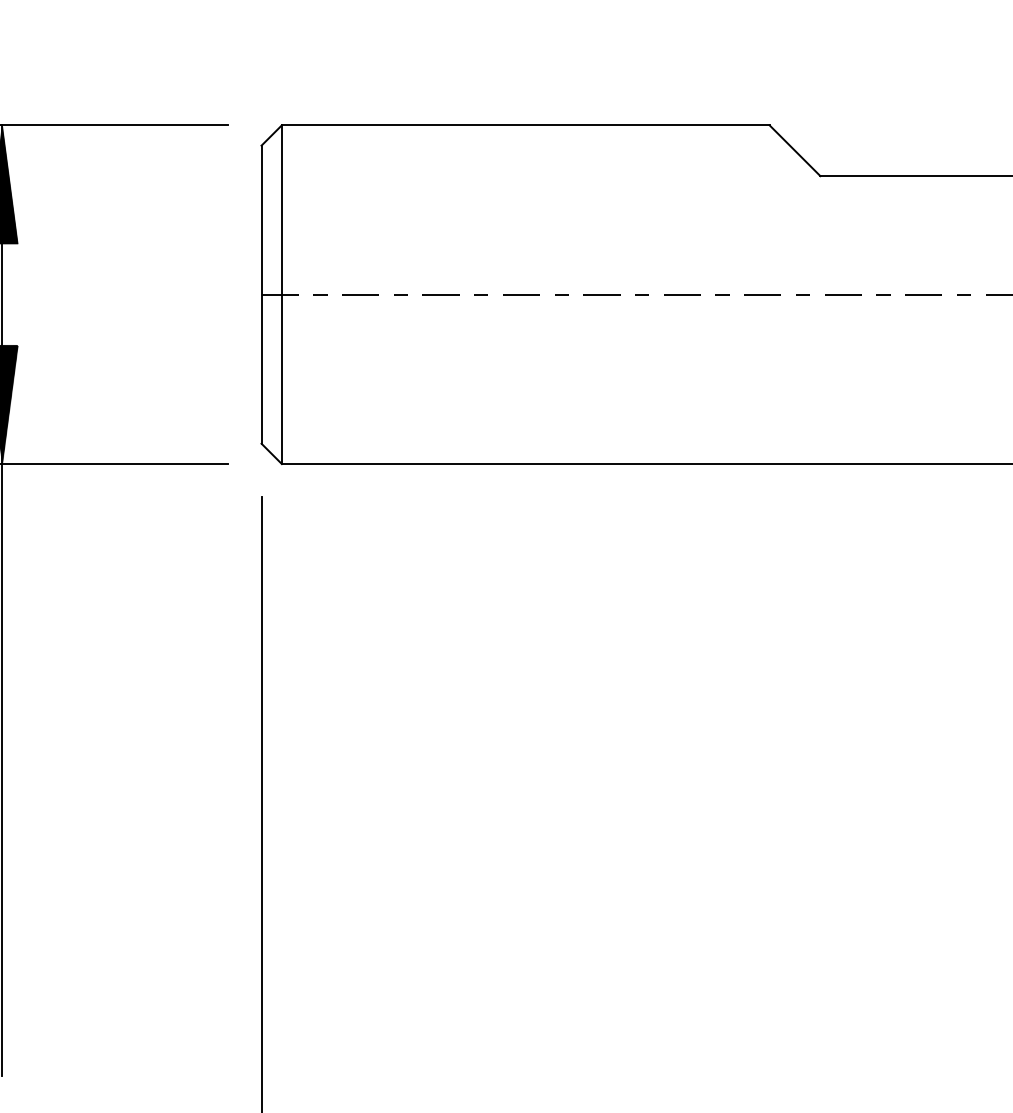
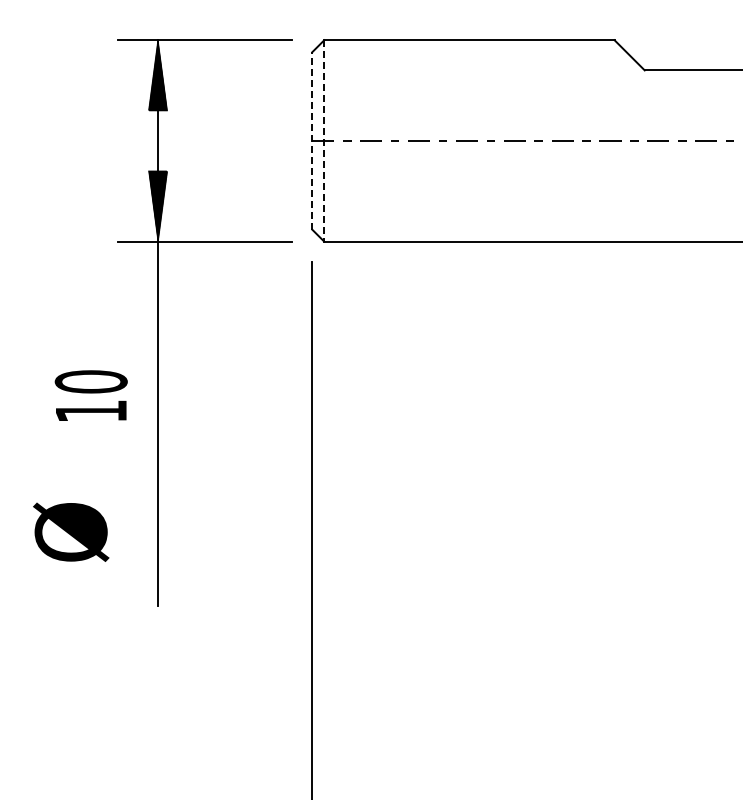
line: (261, 293) -> (312, 140), solid -> dashed
line: (282, 293) -> (324, 140), solid -> dashed

